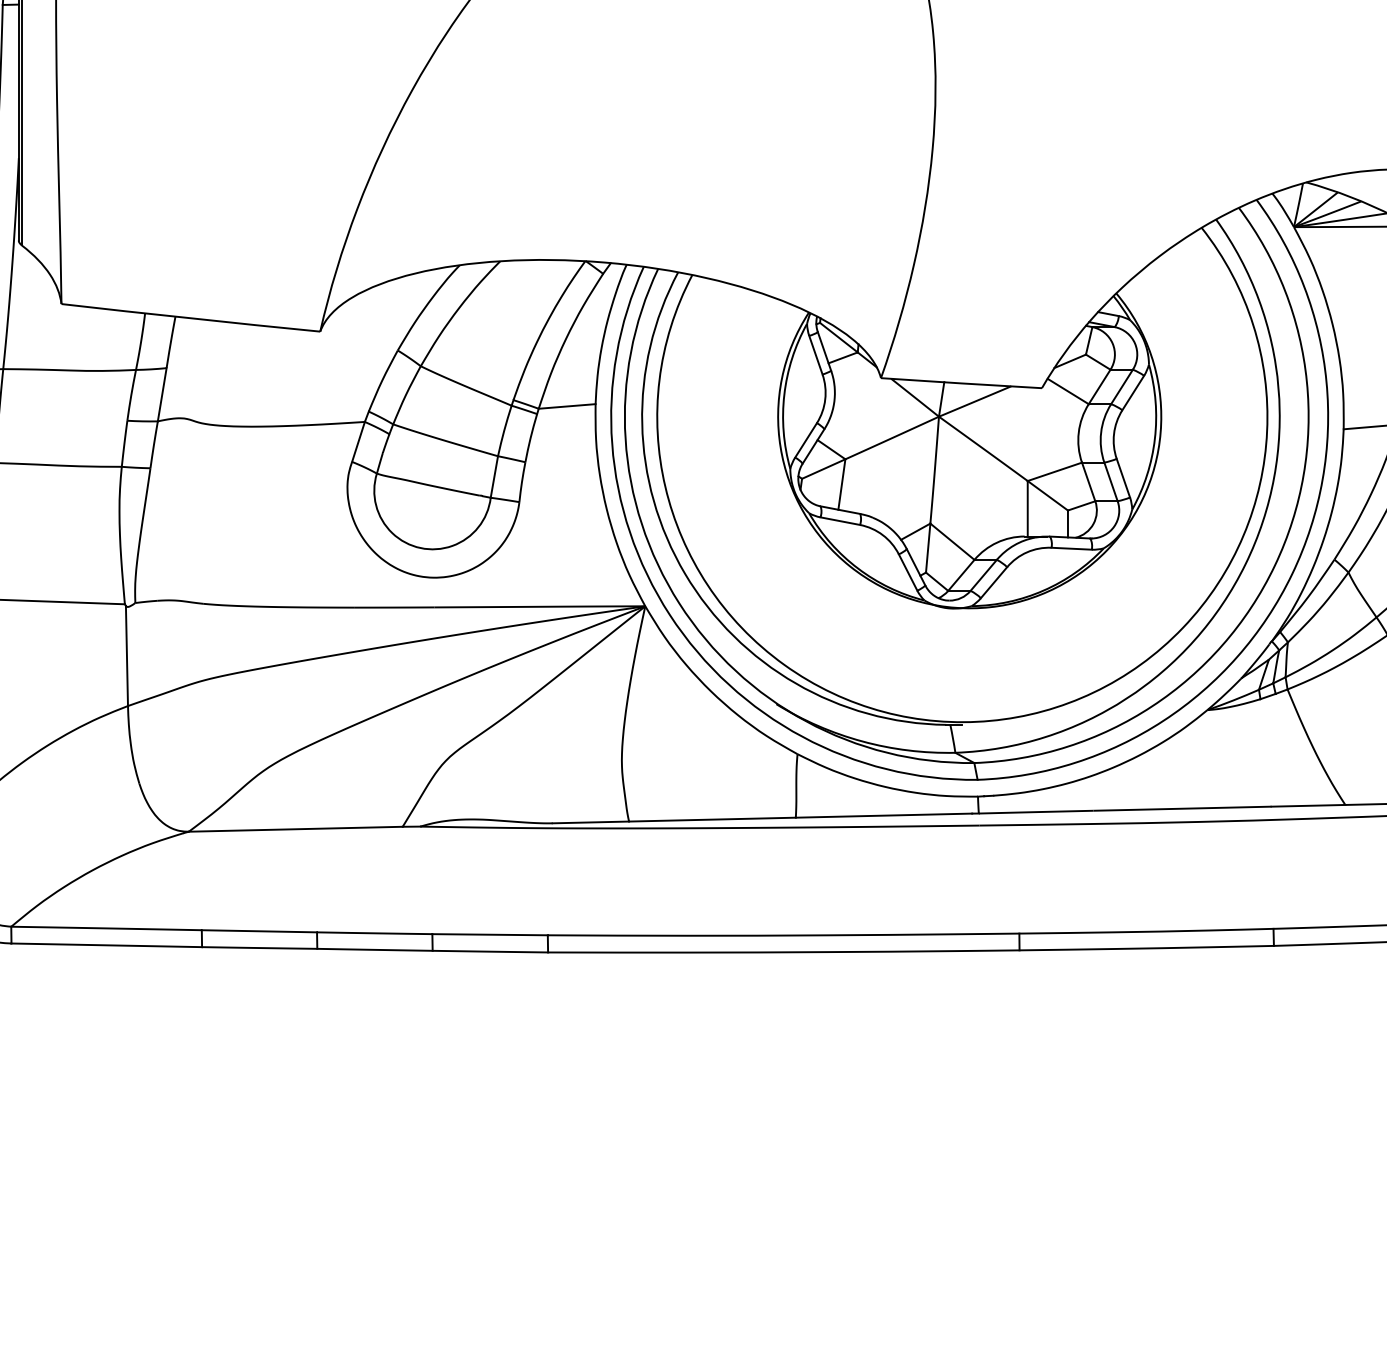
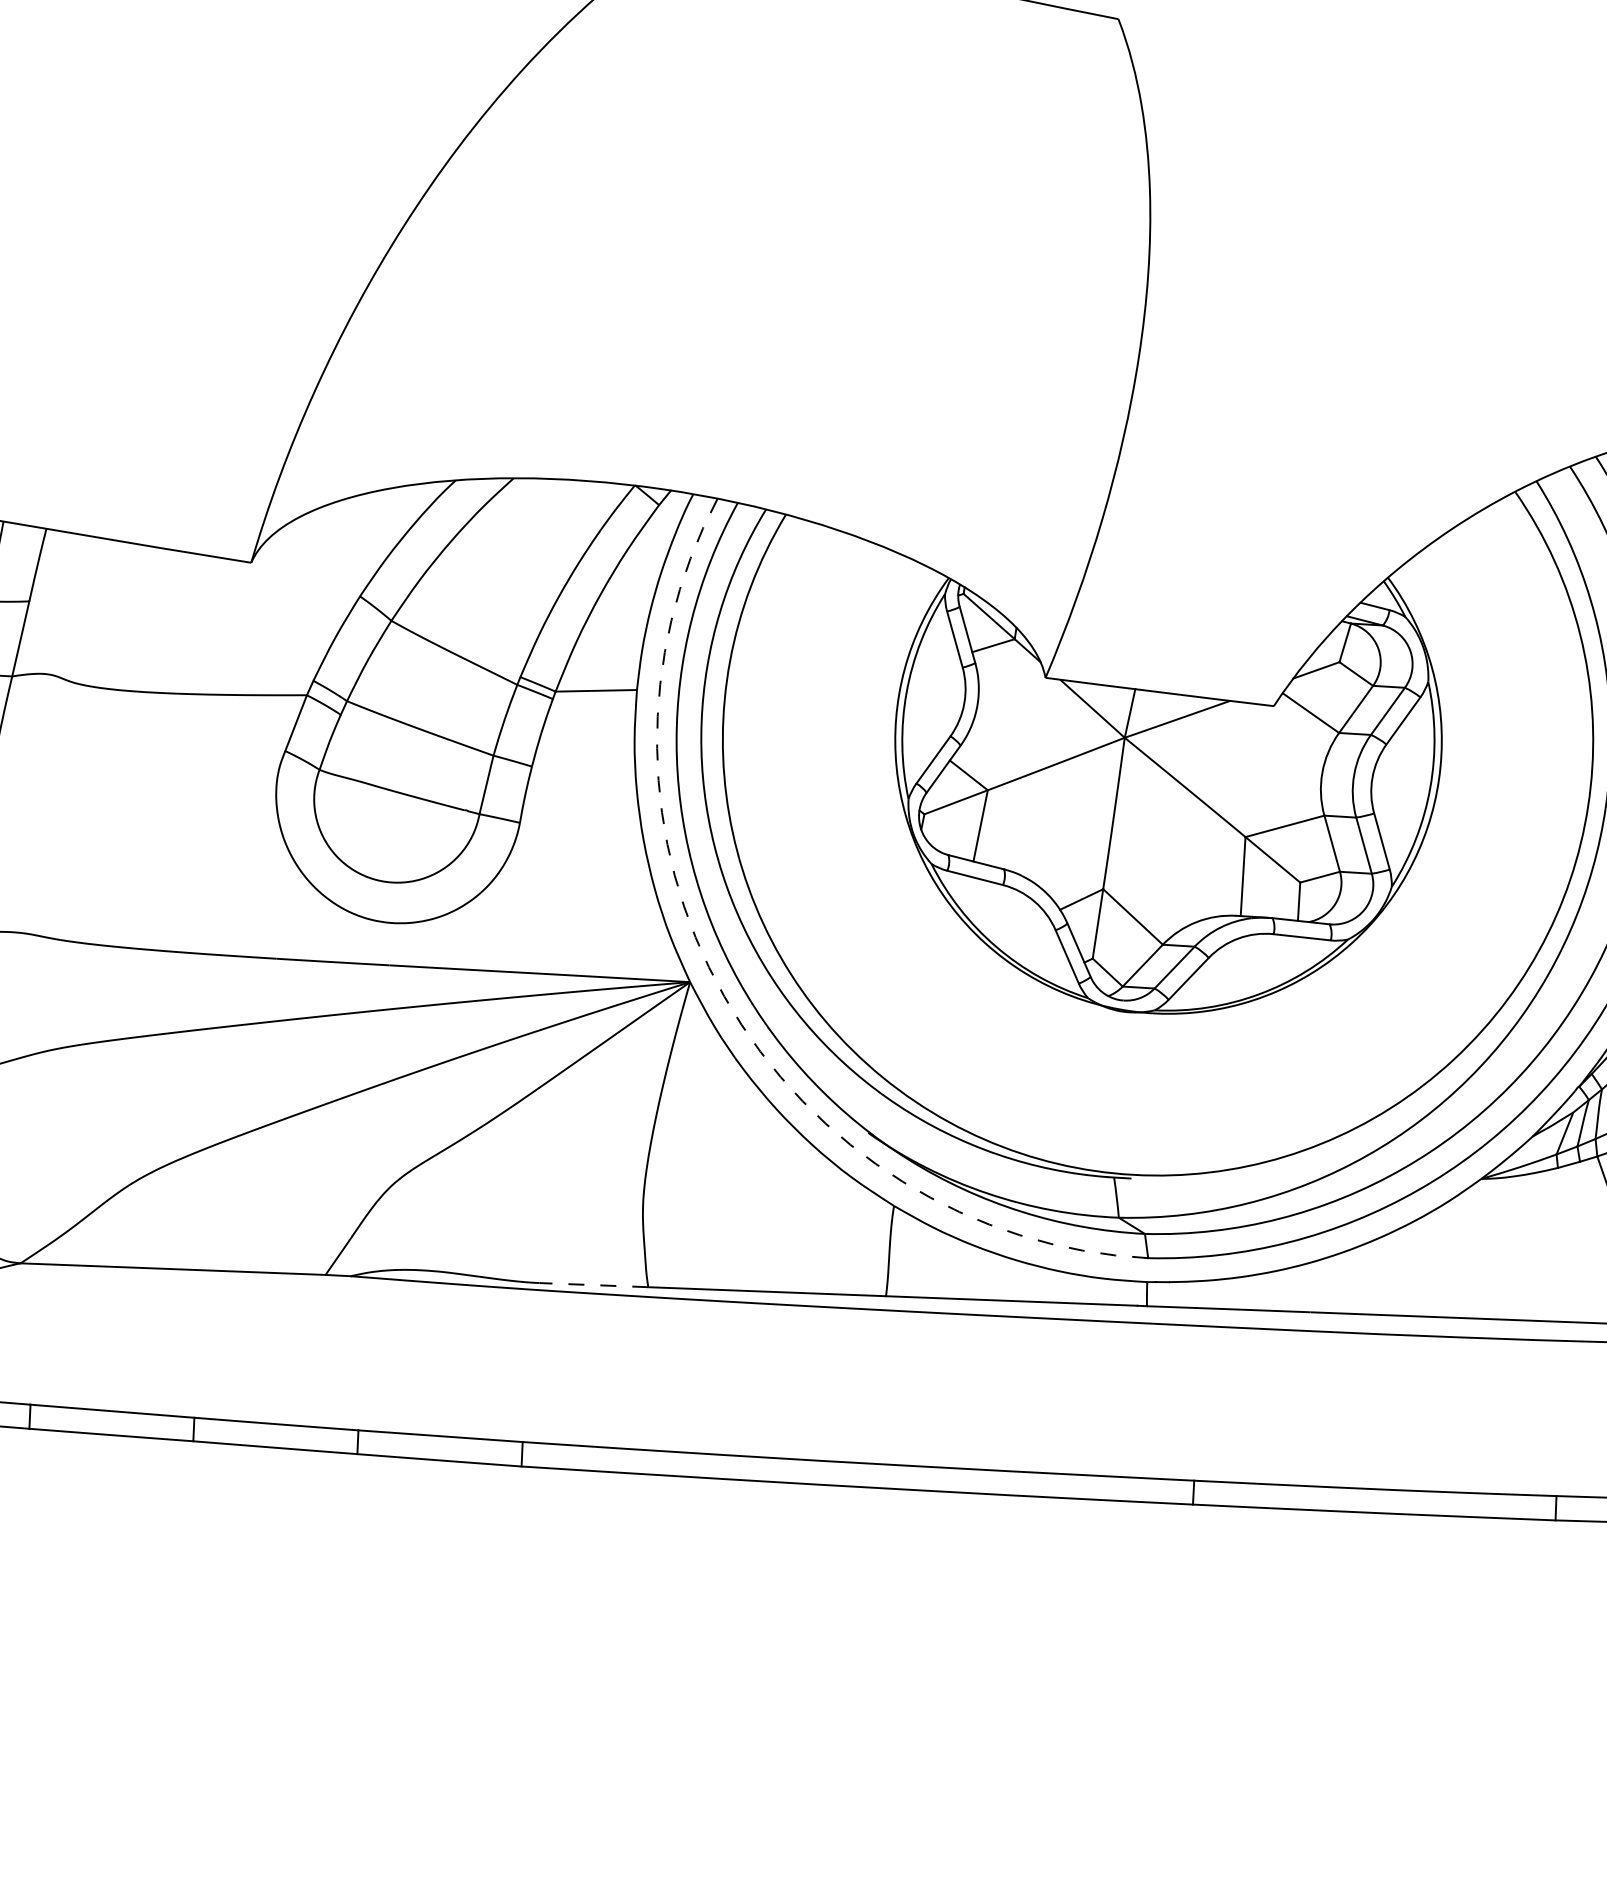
arc: (669, 614) -> (723, 995), solid -> dashed
line: (590, 822) -> (593, 1285), solid -> dashed

